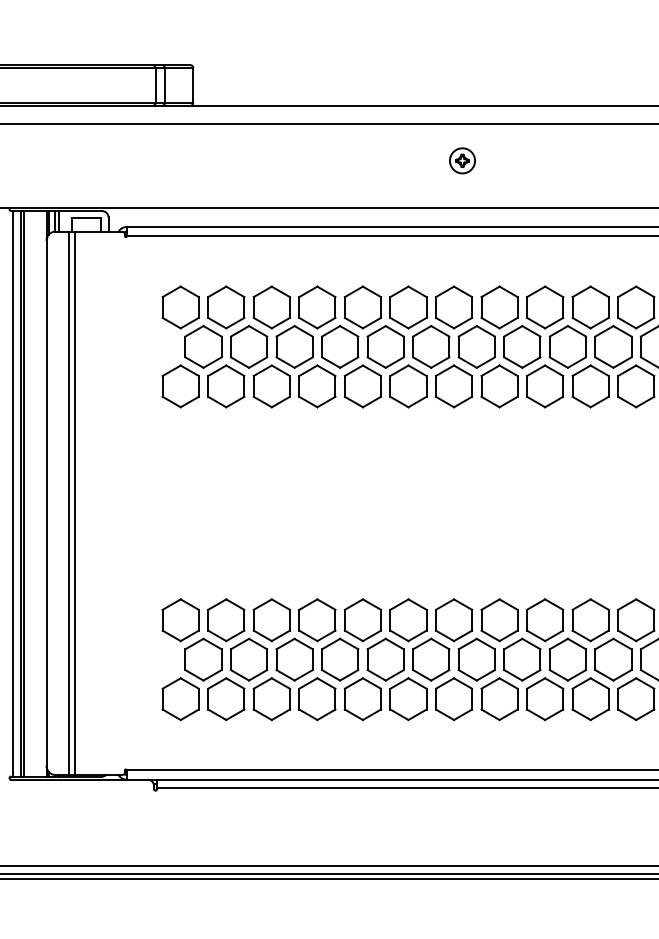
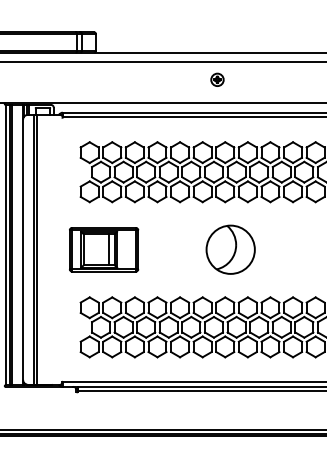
part: (462, 160) -> (217, 79), moved
part: (210, 502) -> (104, 249), added
part: (464, 502) -> (230, 249), added

